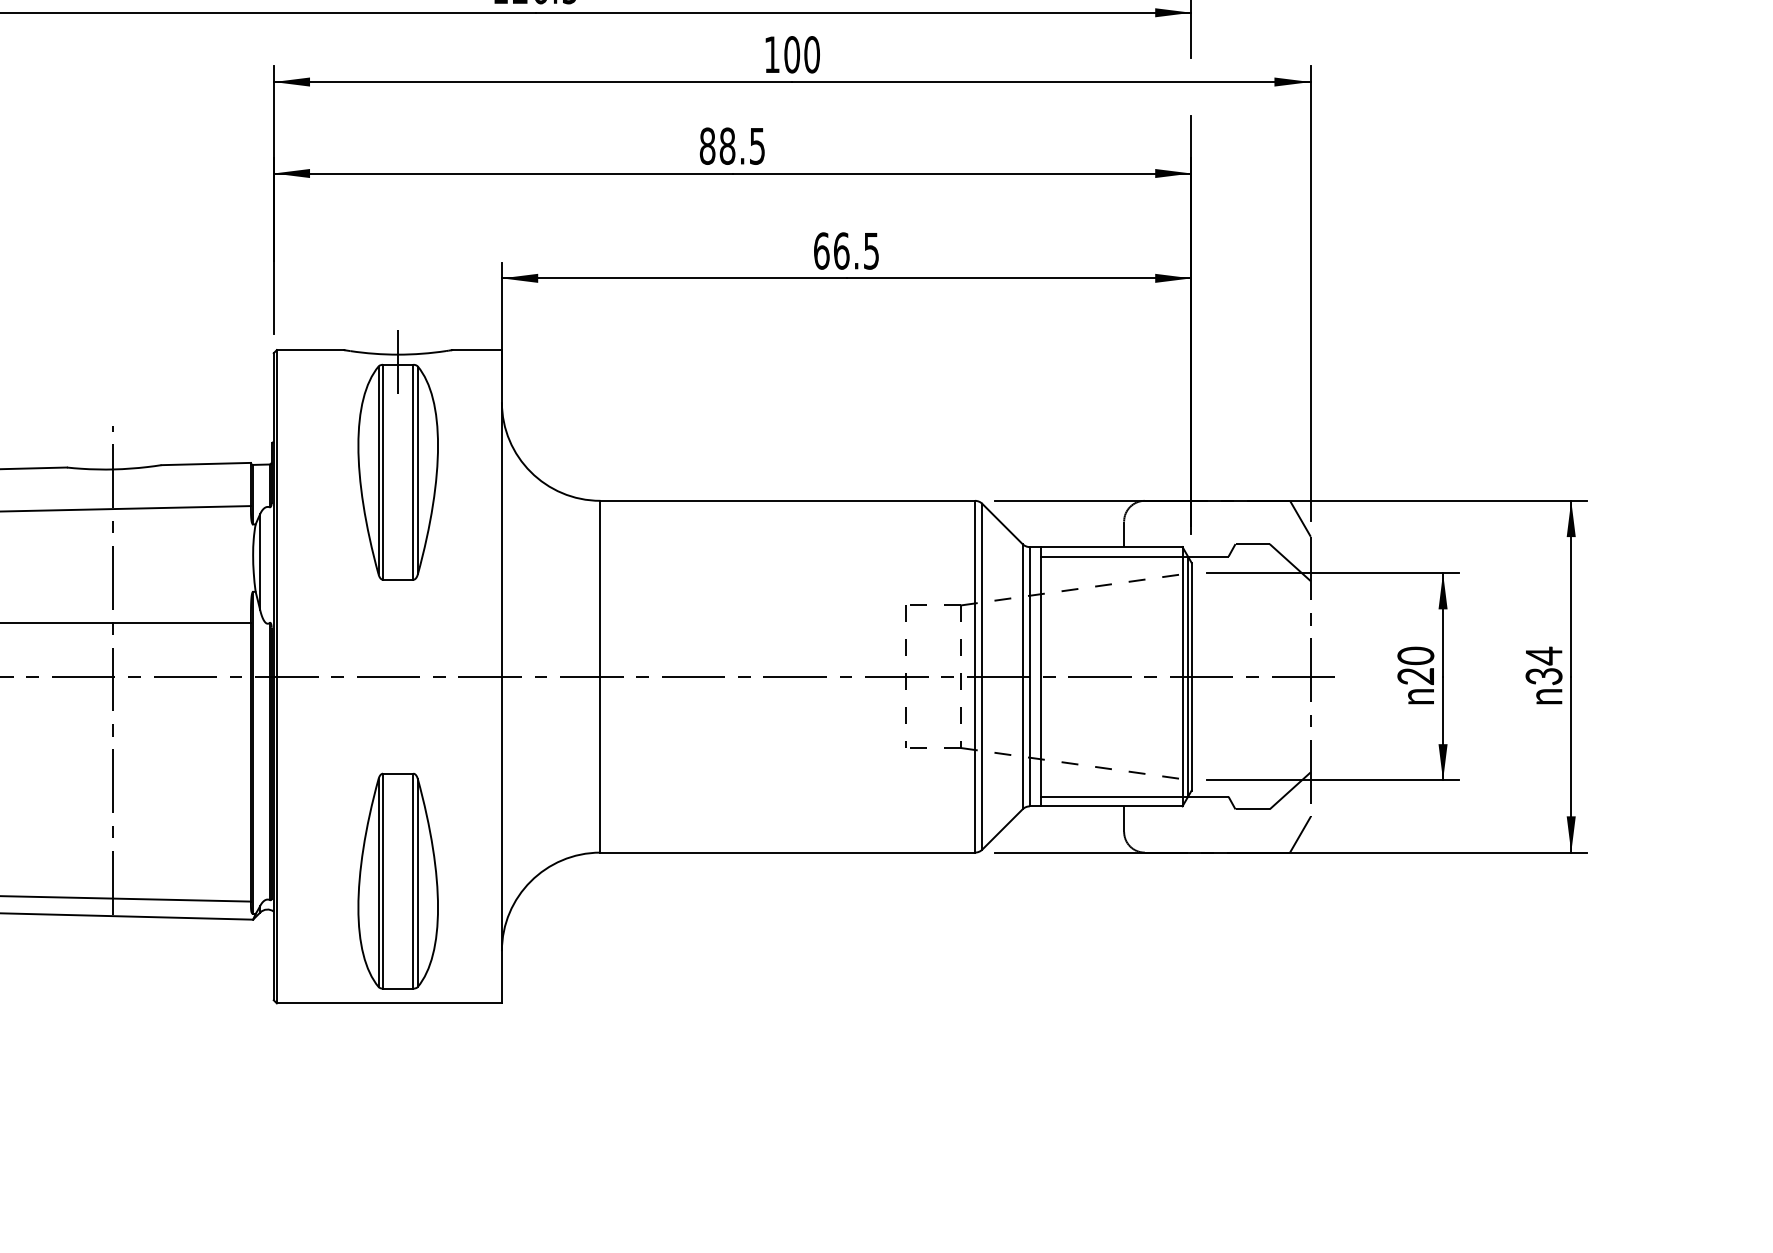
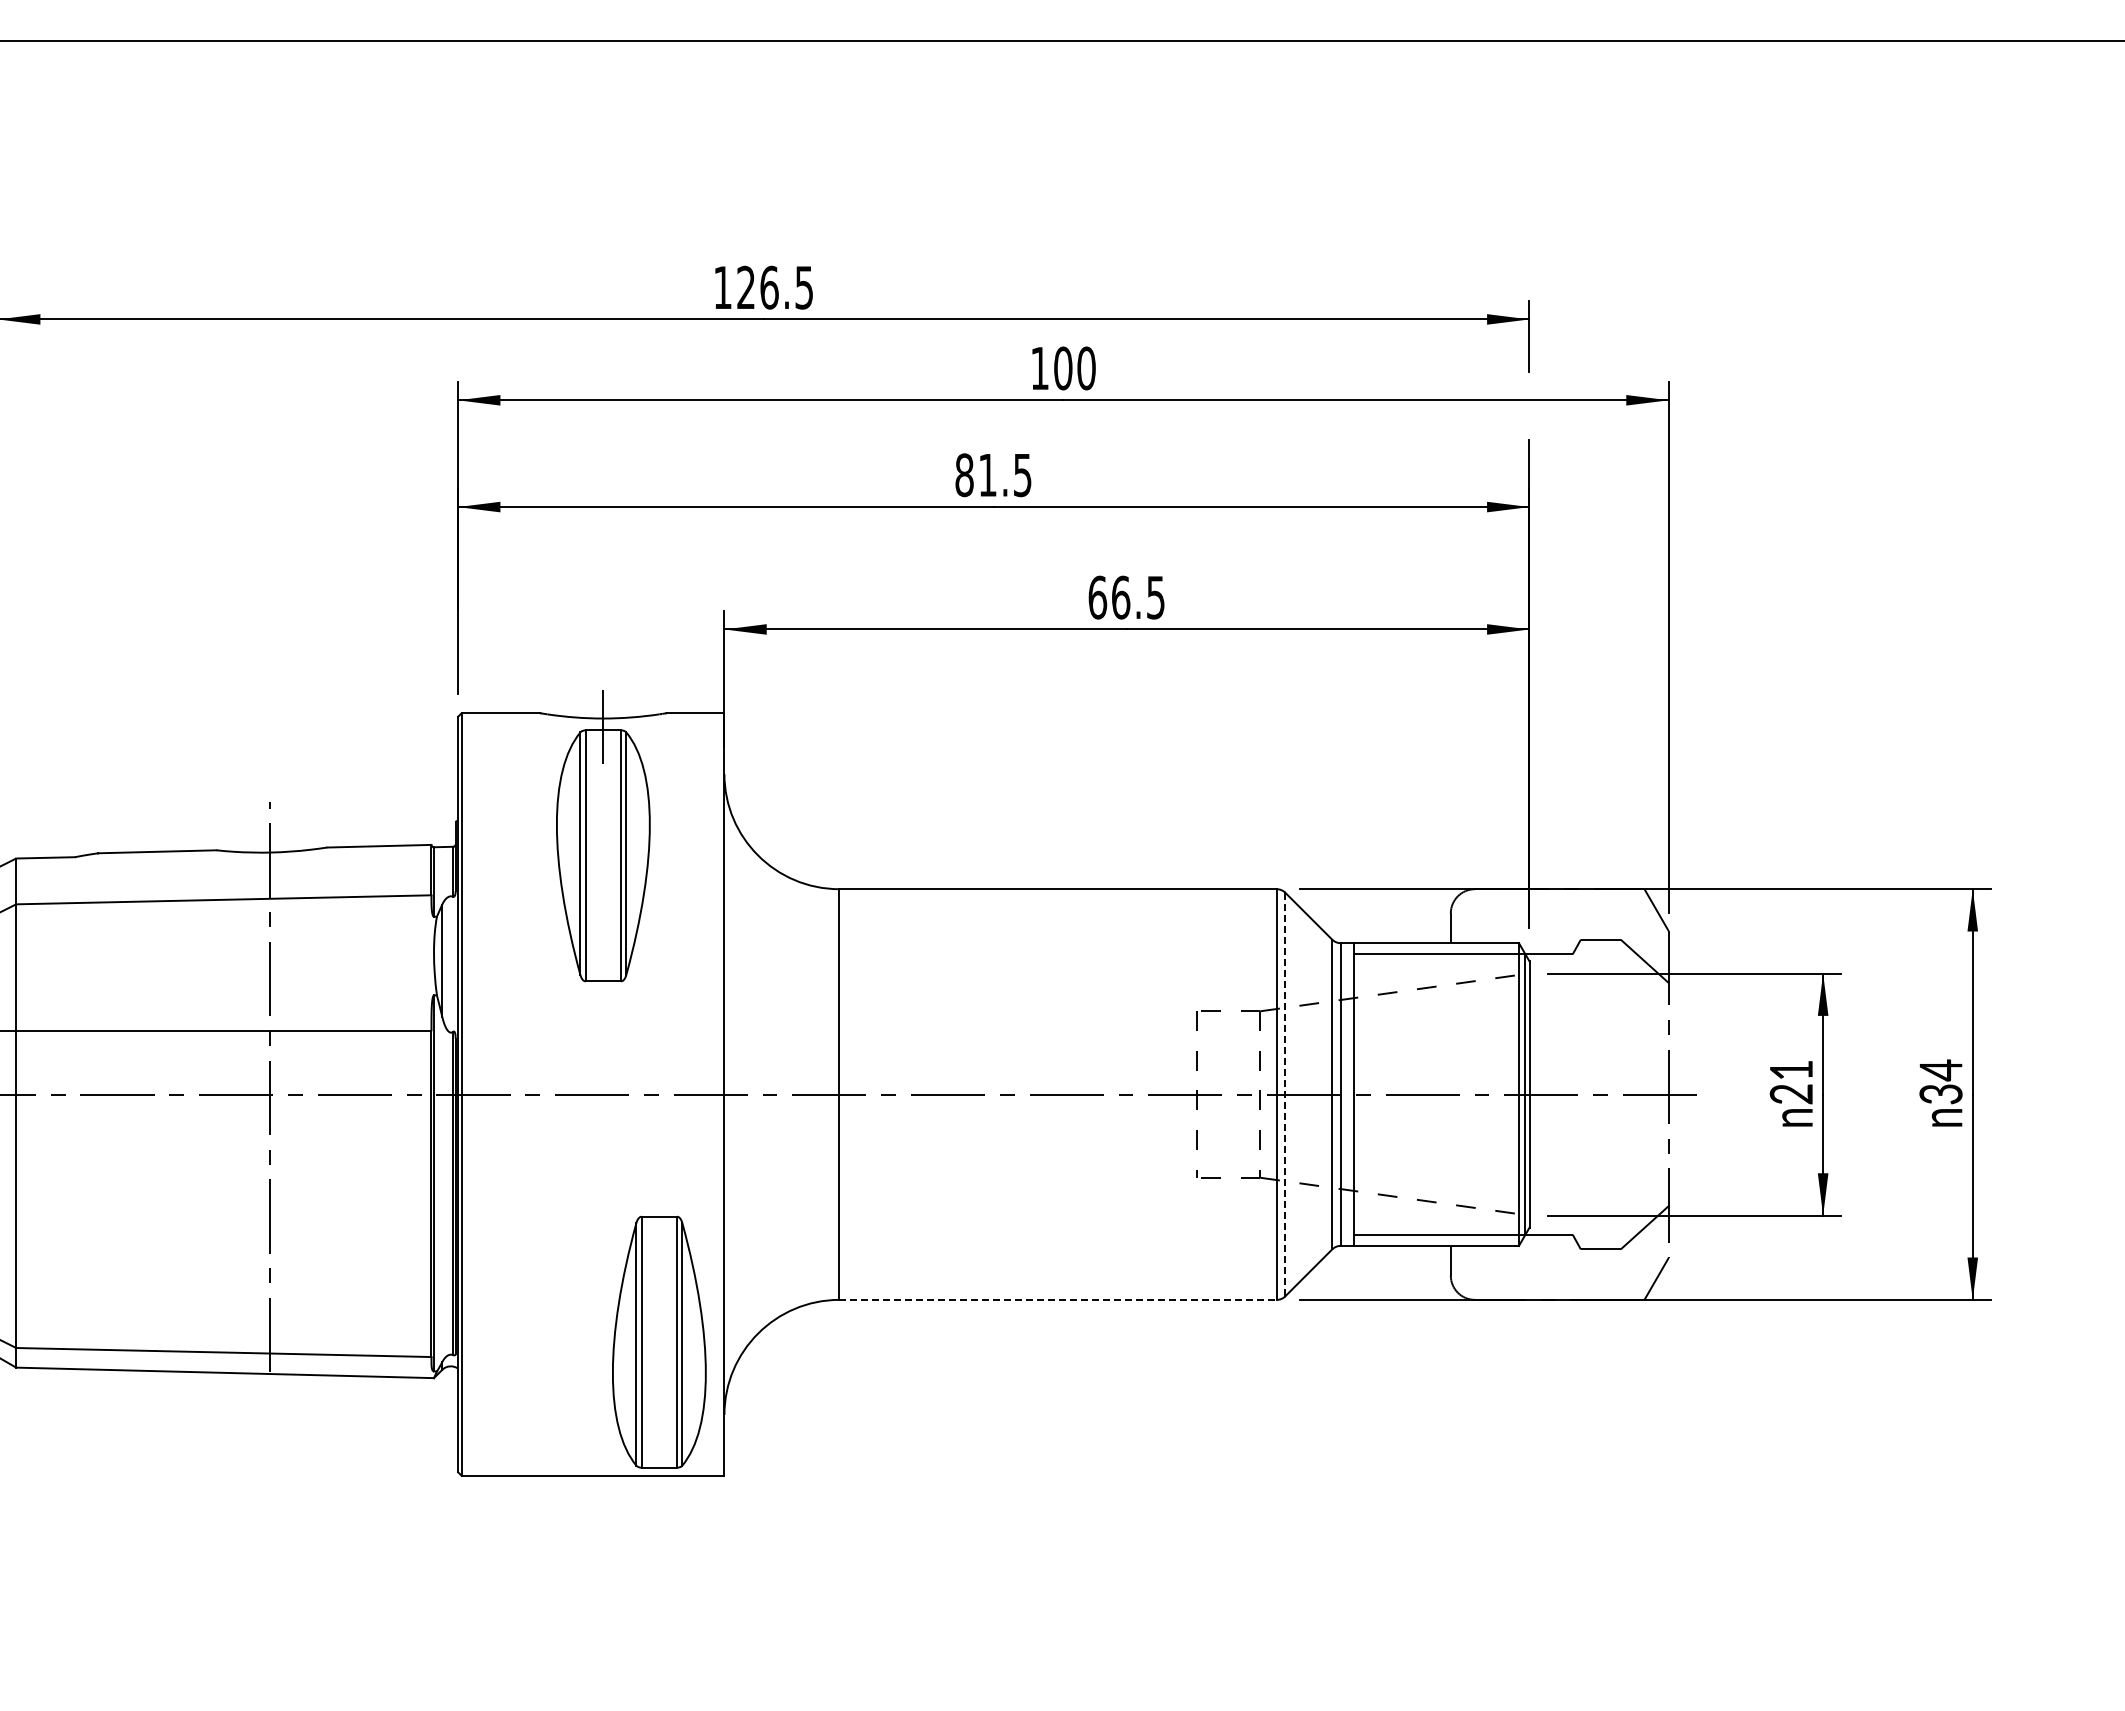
text: (727, 146) -> (987, 475), 88.5 -> 81.5
text: (1415, 655) -> (1790, 1069), 20 -> 21
line: (982, 676) -> (1285, 1094), solid -> dashed
line: (788, 852) -> (1058, 1299), solid -> dashed
part: (398, 880) -> (659, 1341), moved

